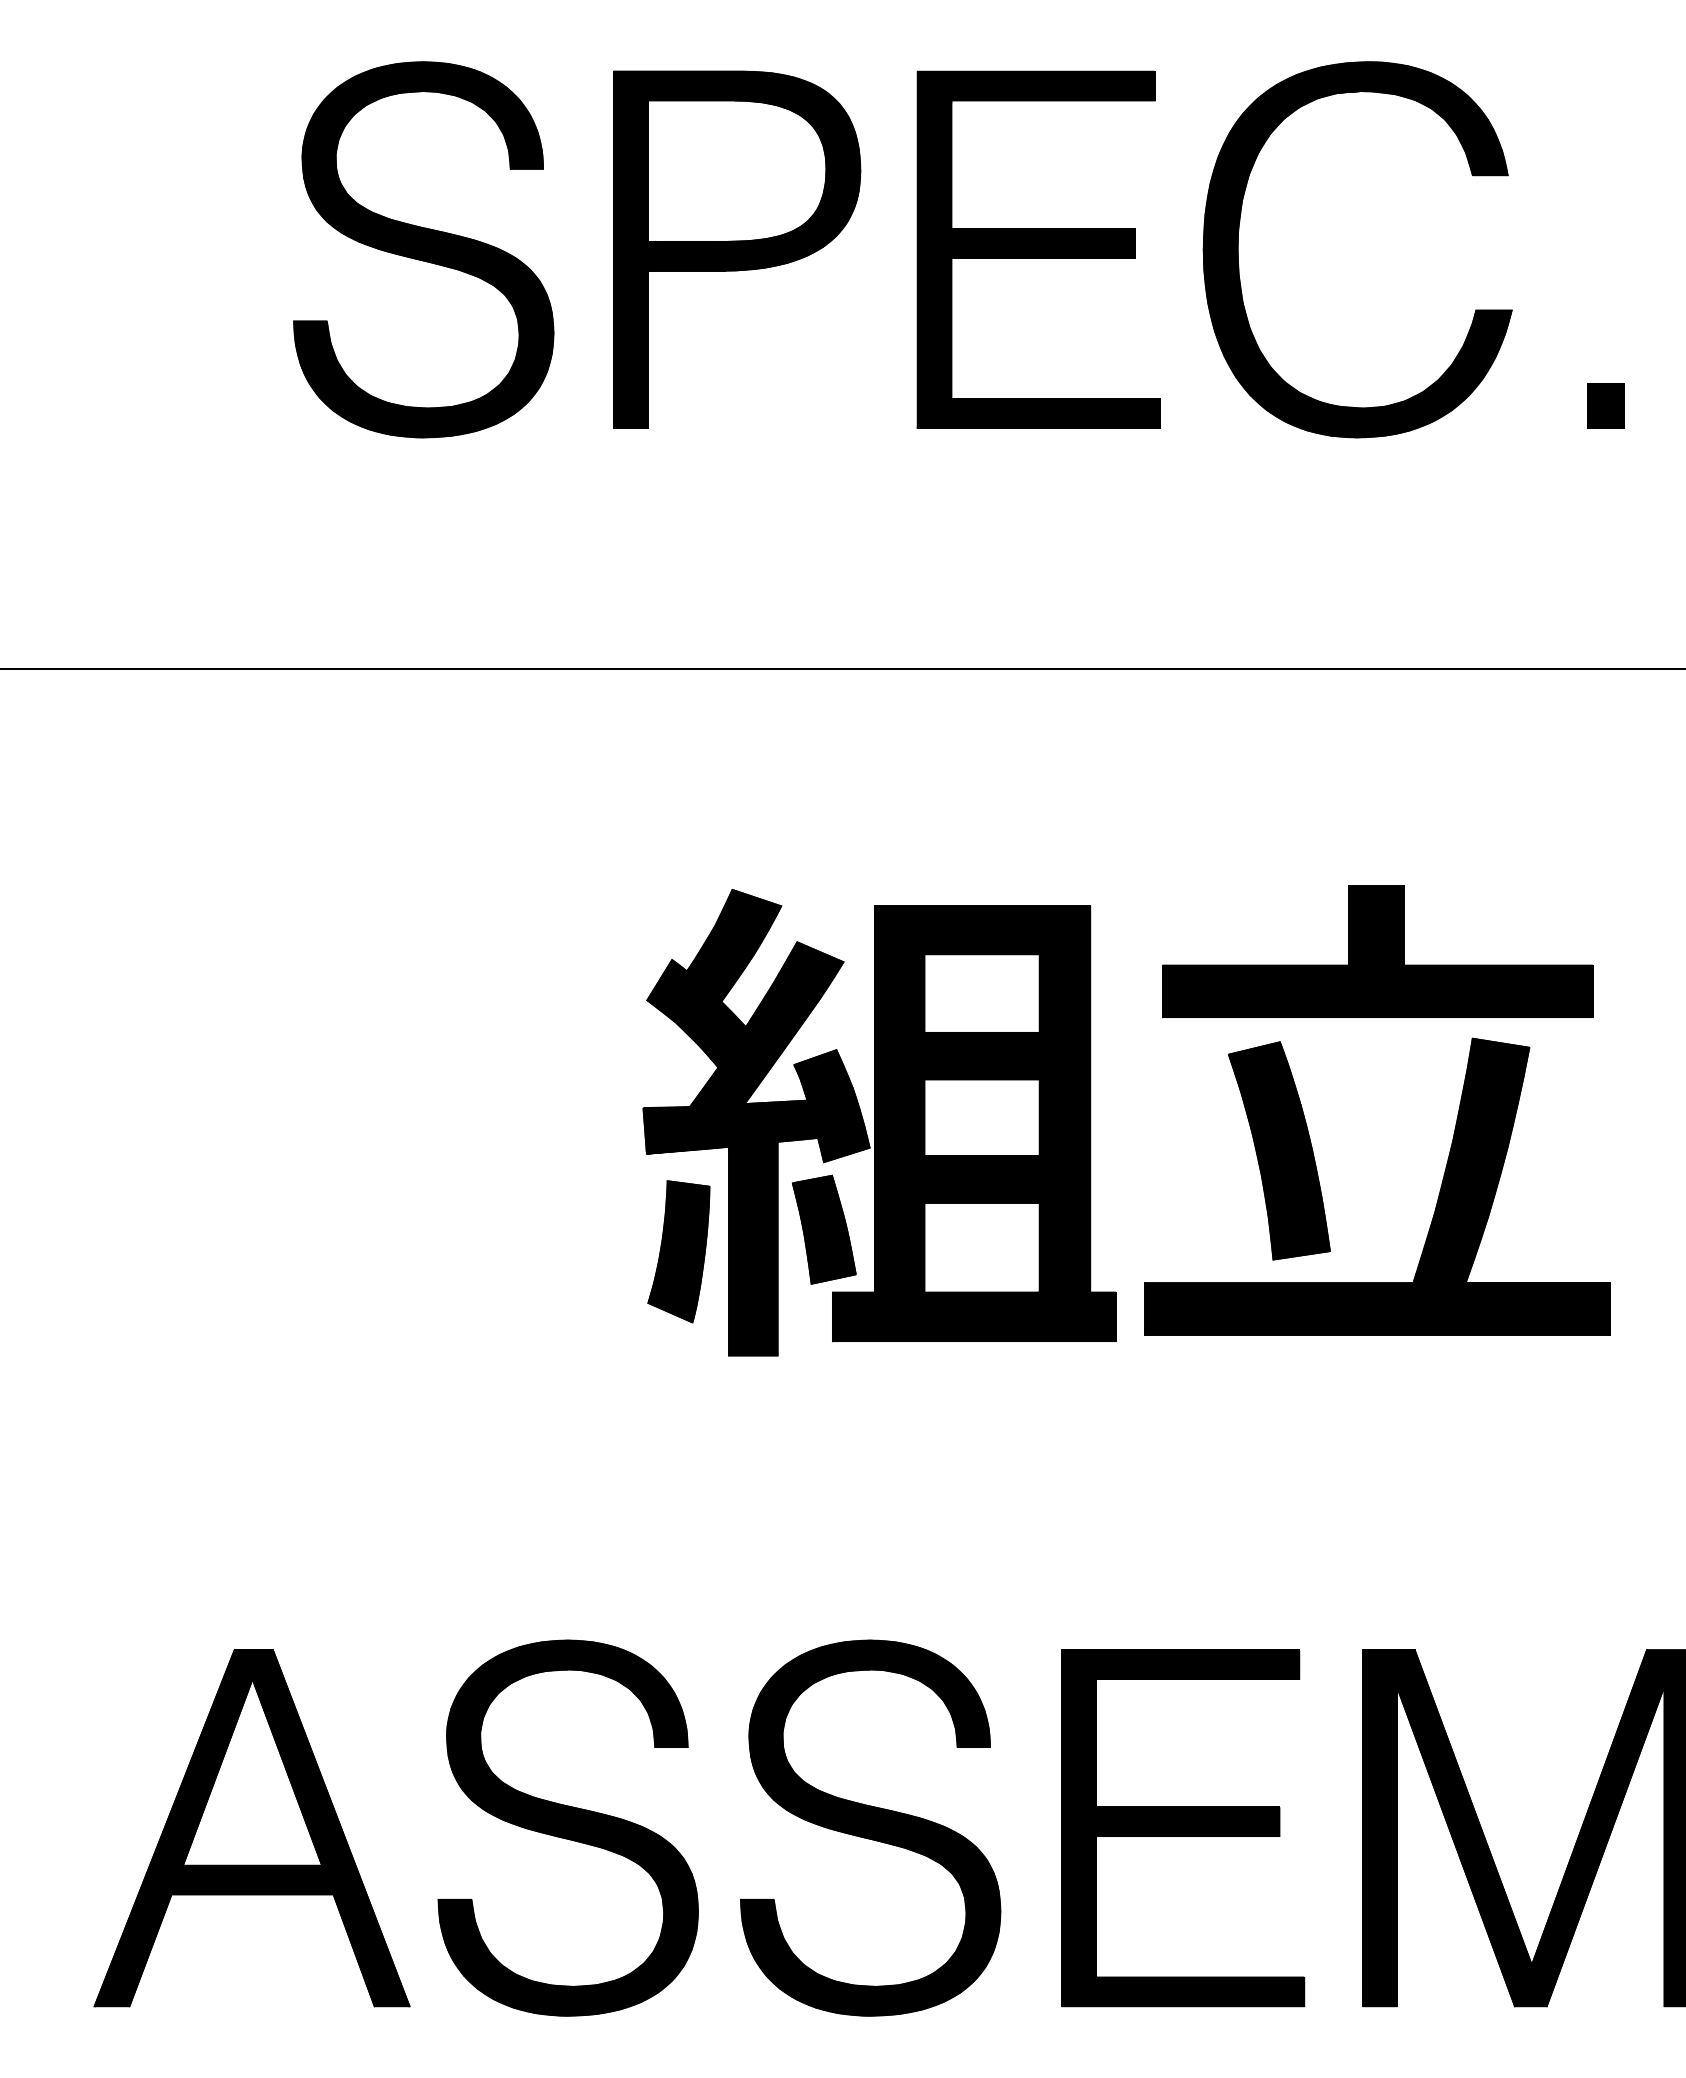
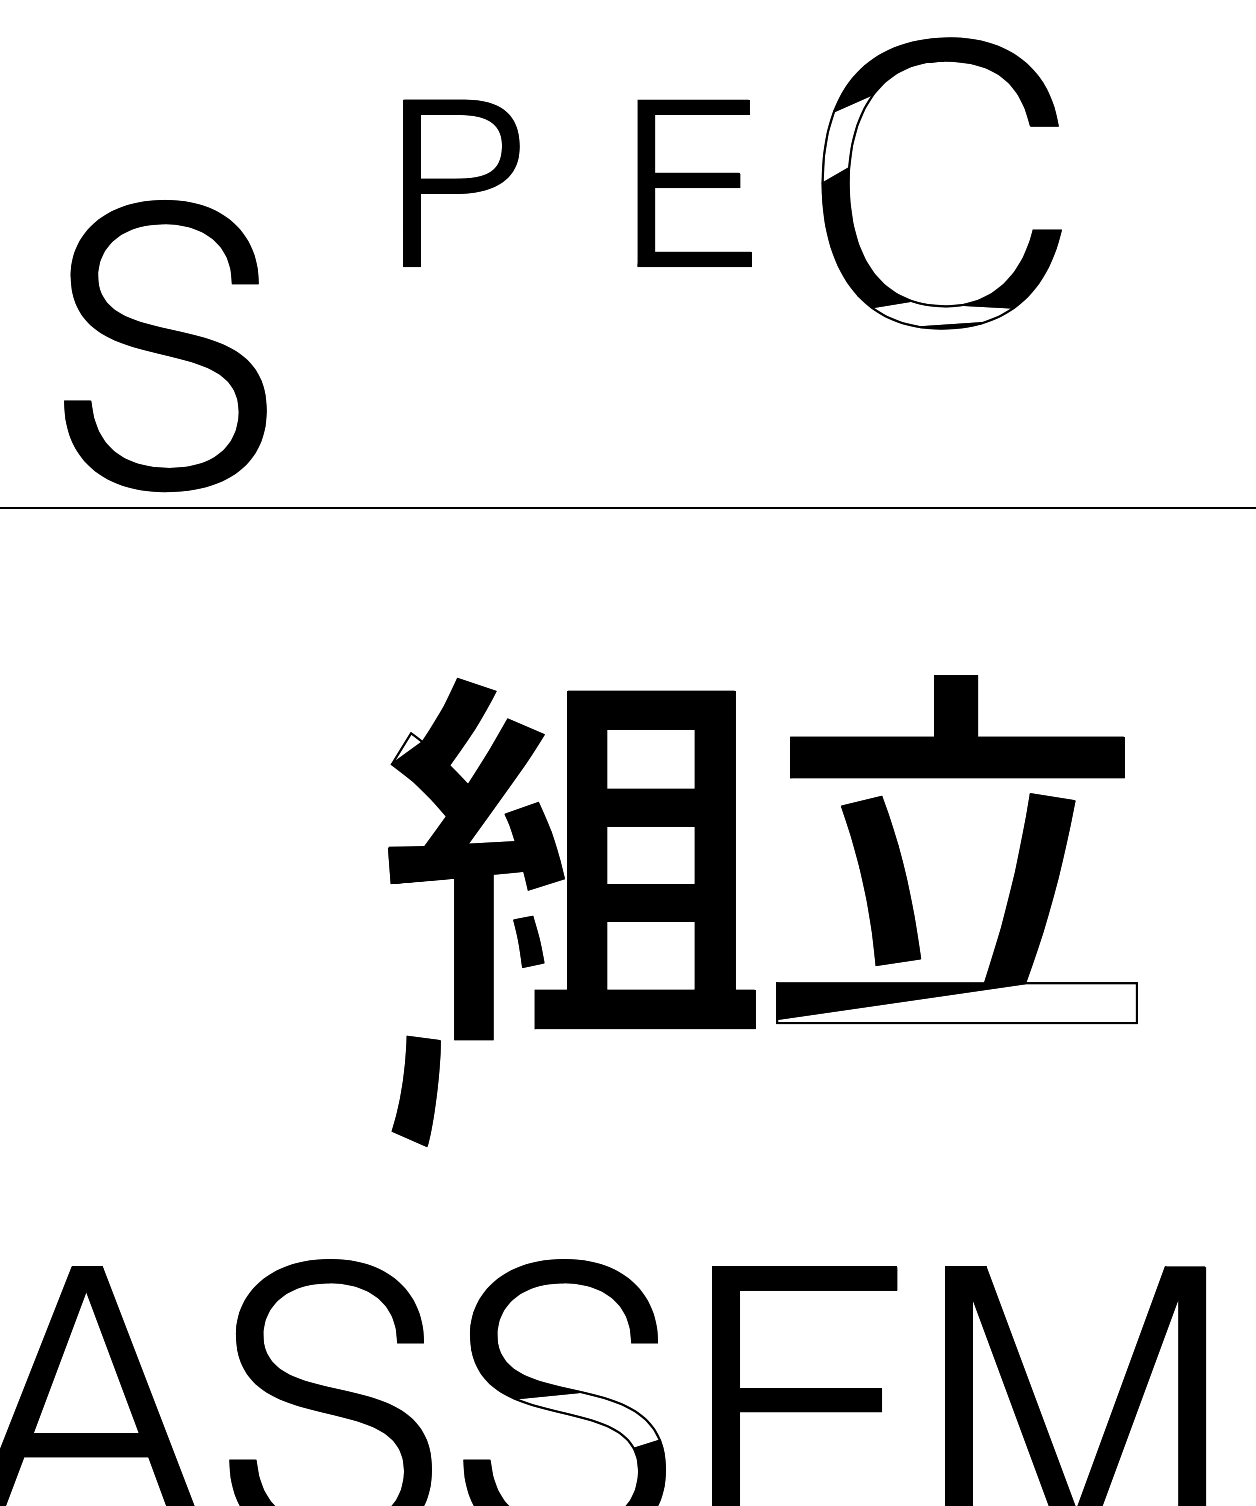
fill: (1236, 191) -> (847, 138), removed
part: (423, 249) -> (165, 345), moved
part: (737, 249) -> (461, 183), size x0.6
part: (1038, 249) -> (694, 183), size x0.6
part: (1605, 405) -> (1133, 303), removed
fill: (1358, 418) -> (942, 314), removed
fill: (667, 980) -> (407, 749), removed
part: (824, 1229) -> (528, 941), size x0.6
part: (678, 1251) -> (415, 1091), moved
fill: (1377, 1308) -> (956, 1002), removed
fill: (899, 1847) -> (587, 1420), removed

